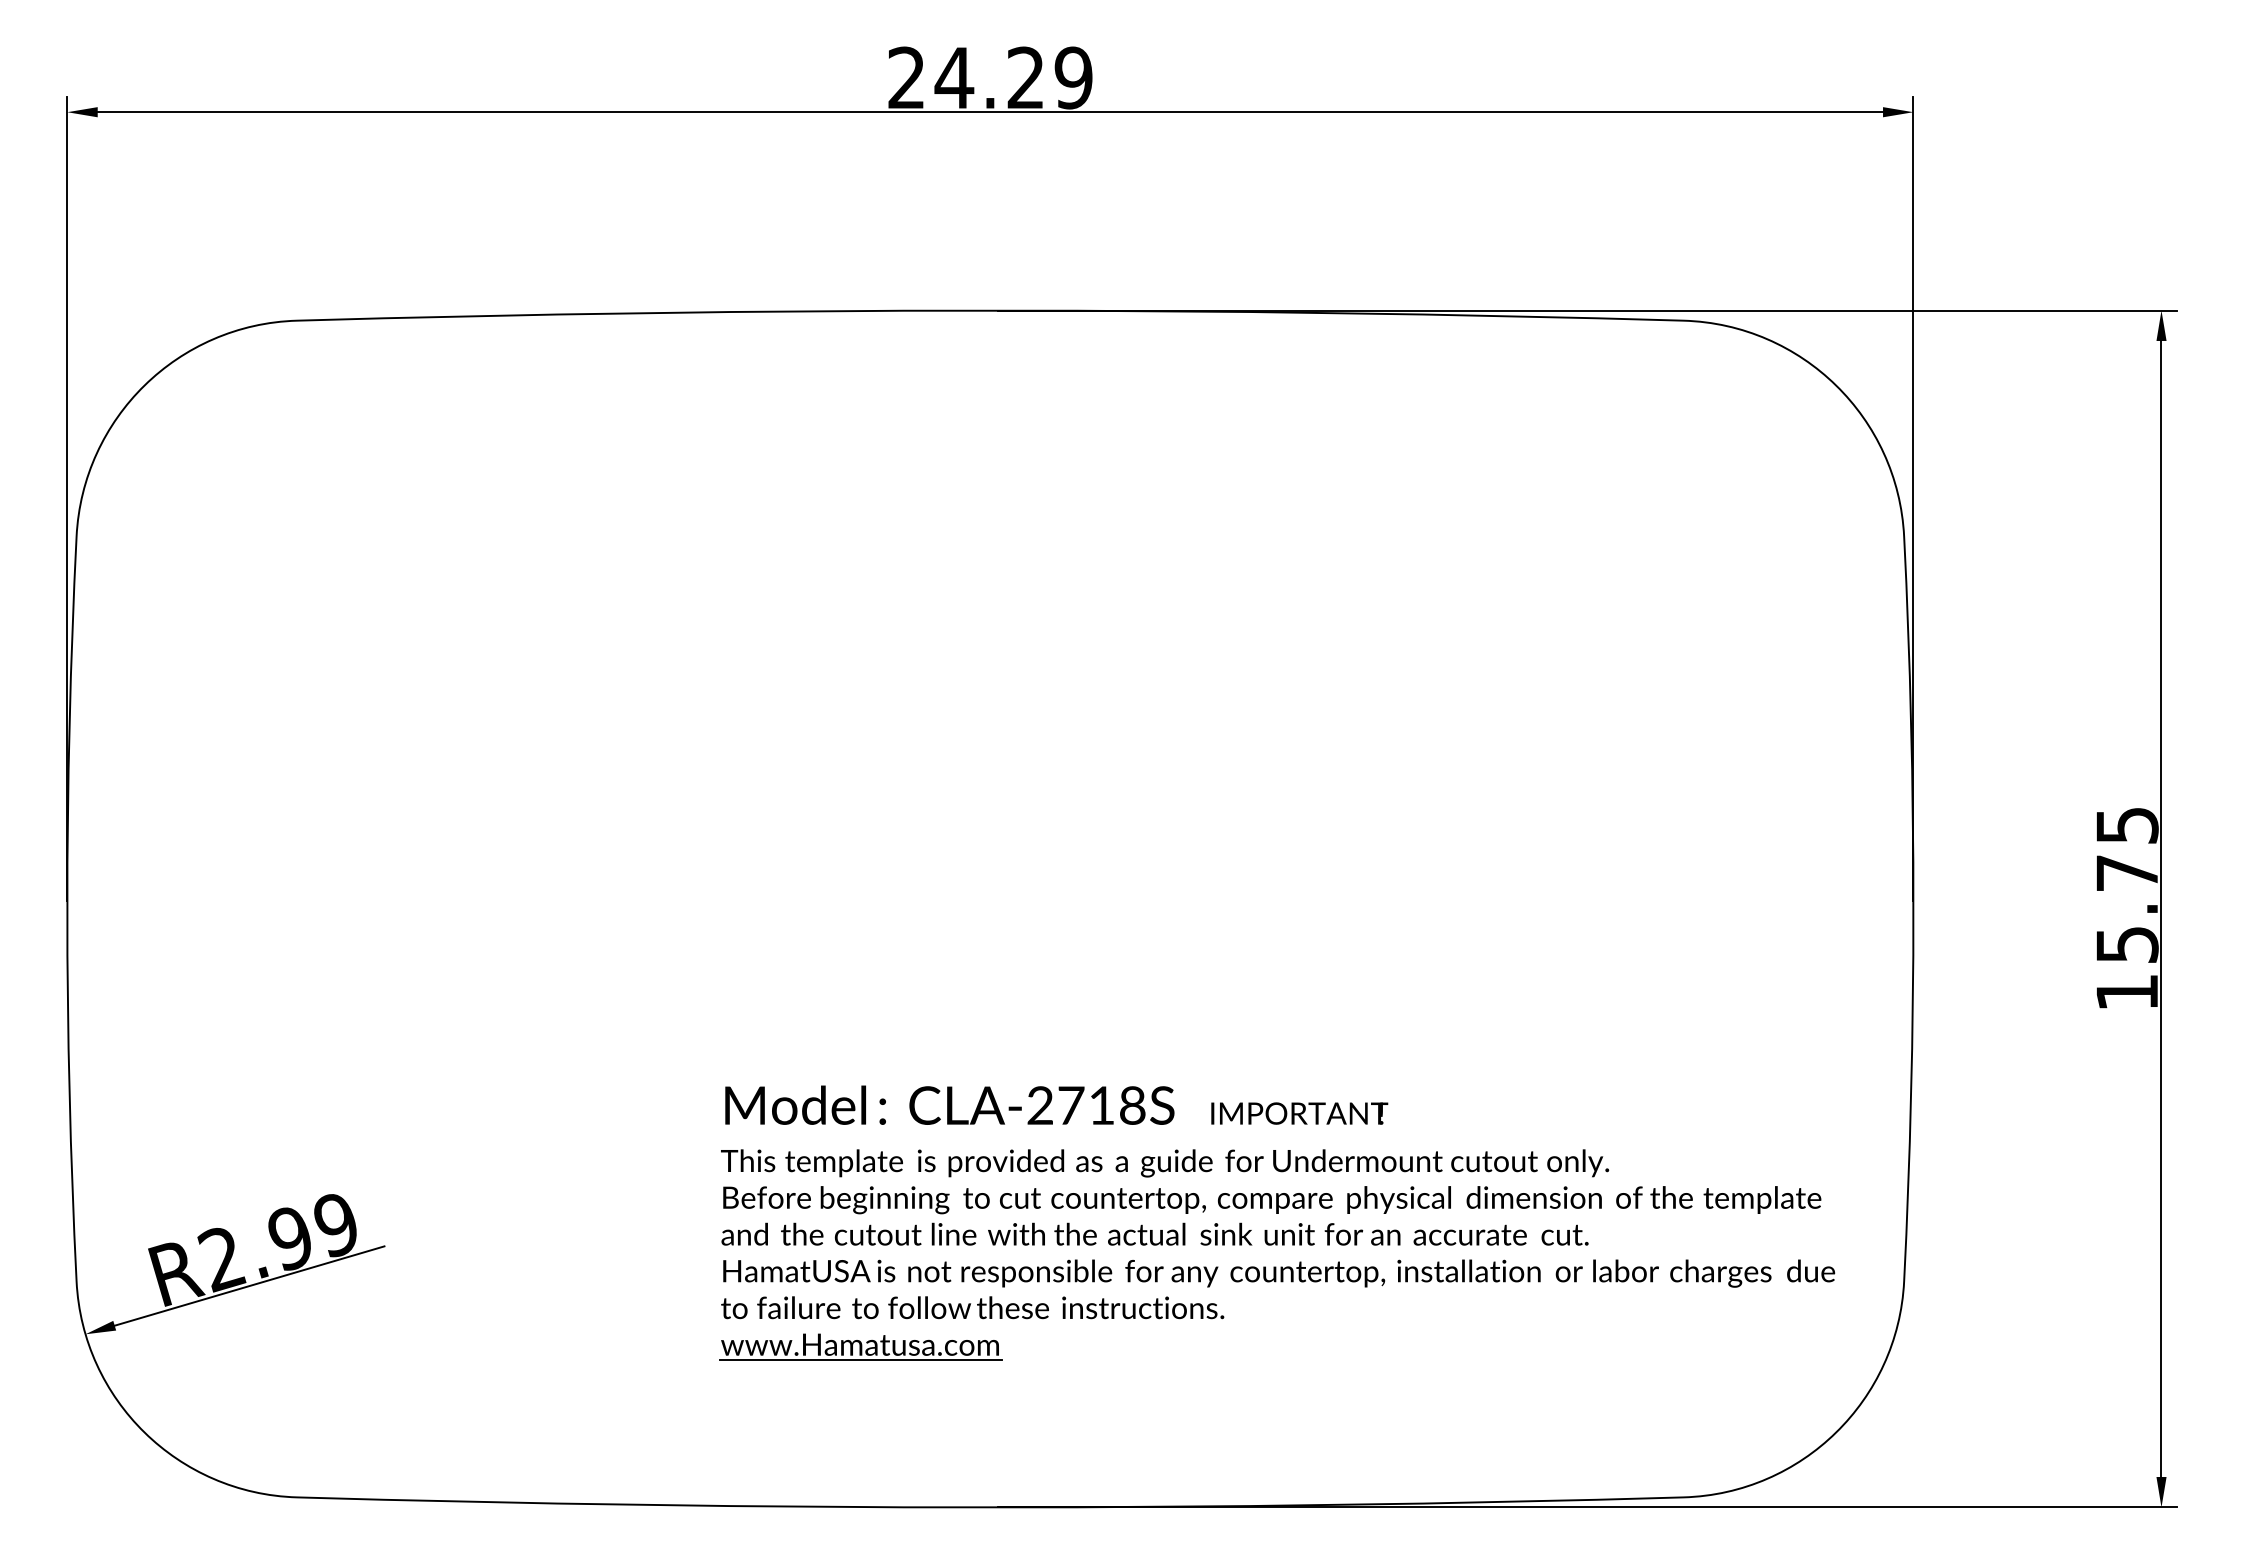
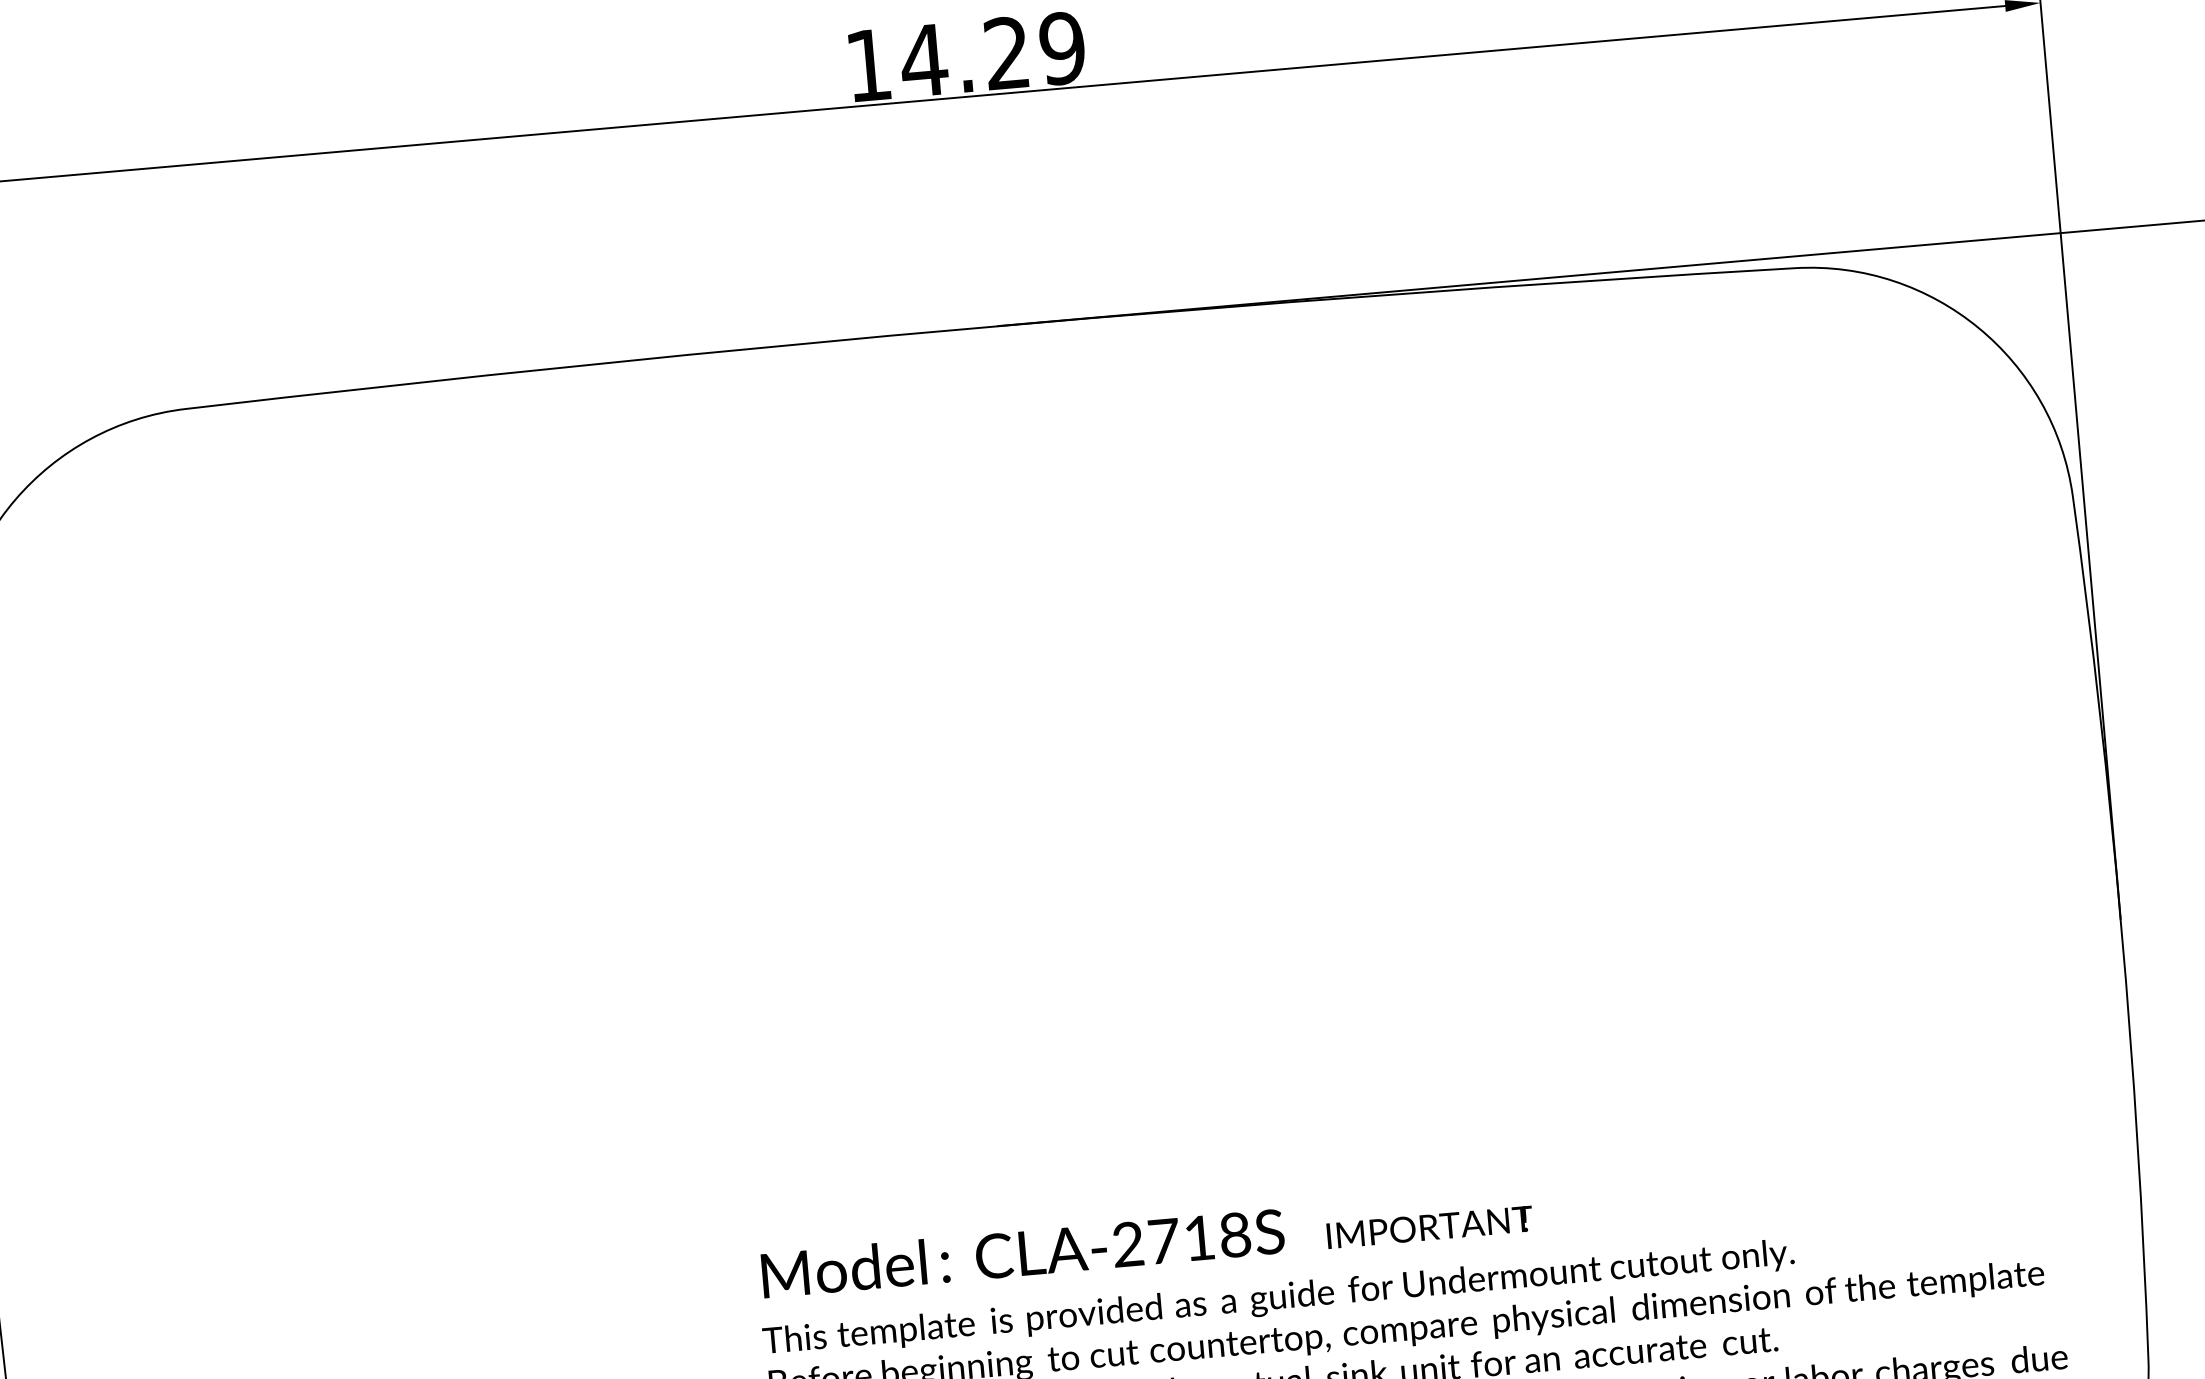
text: (905, 77) -> (867, 64), 24.29 -> 14.29

